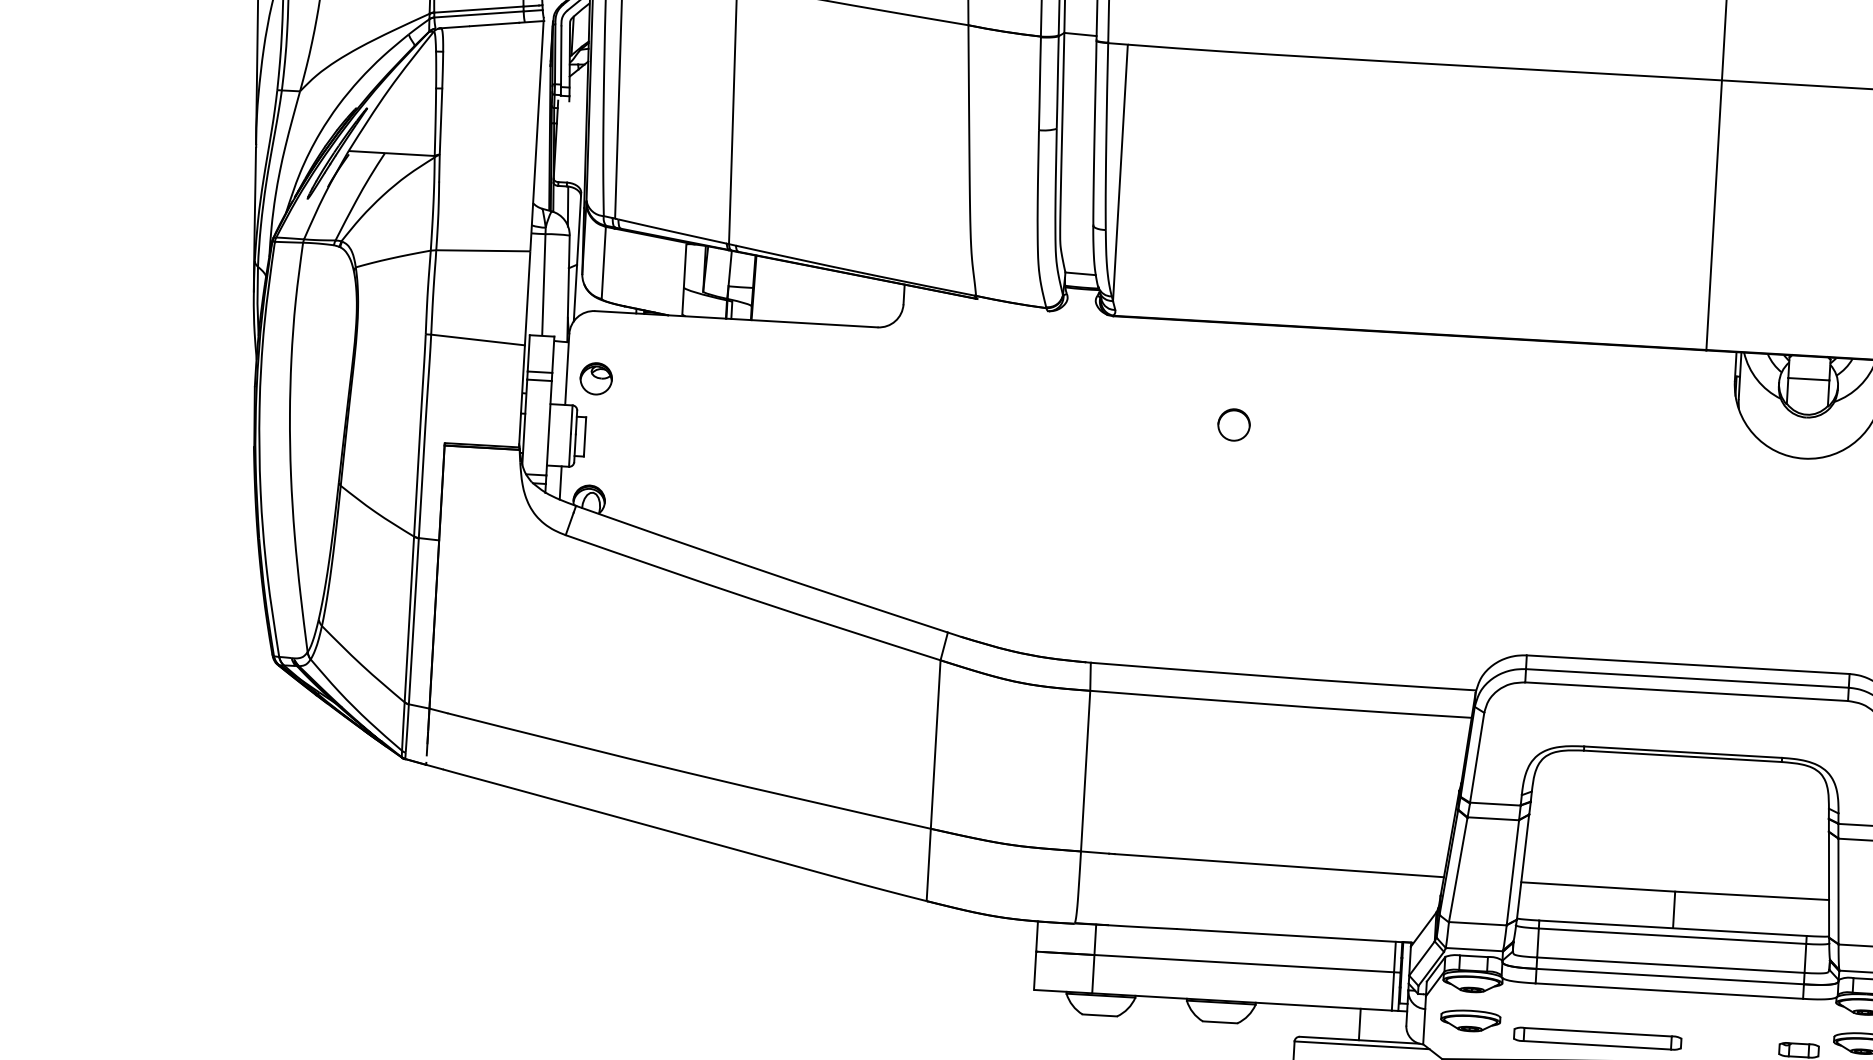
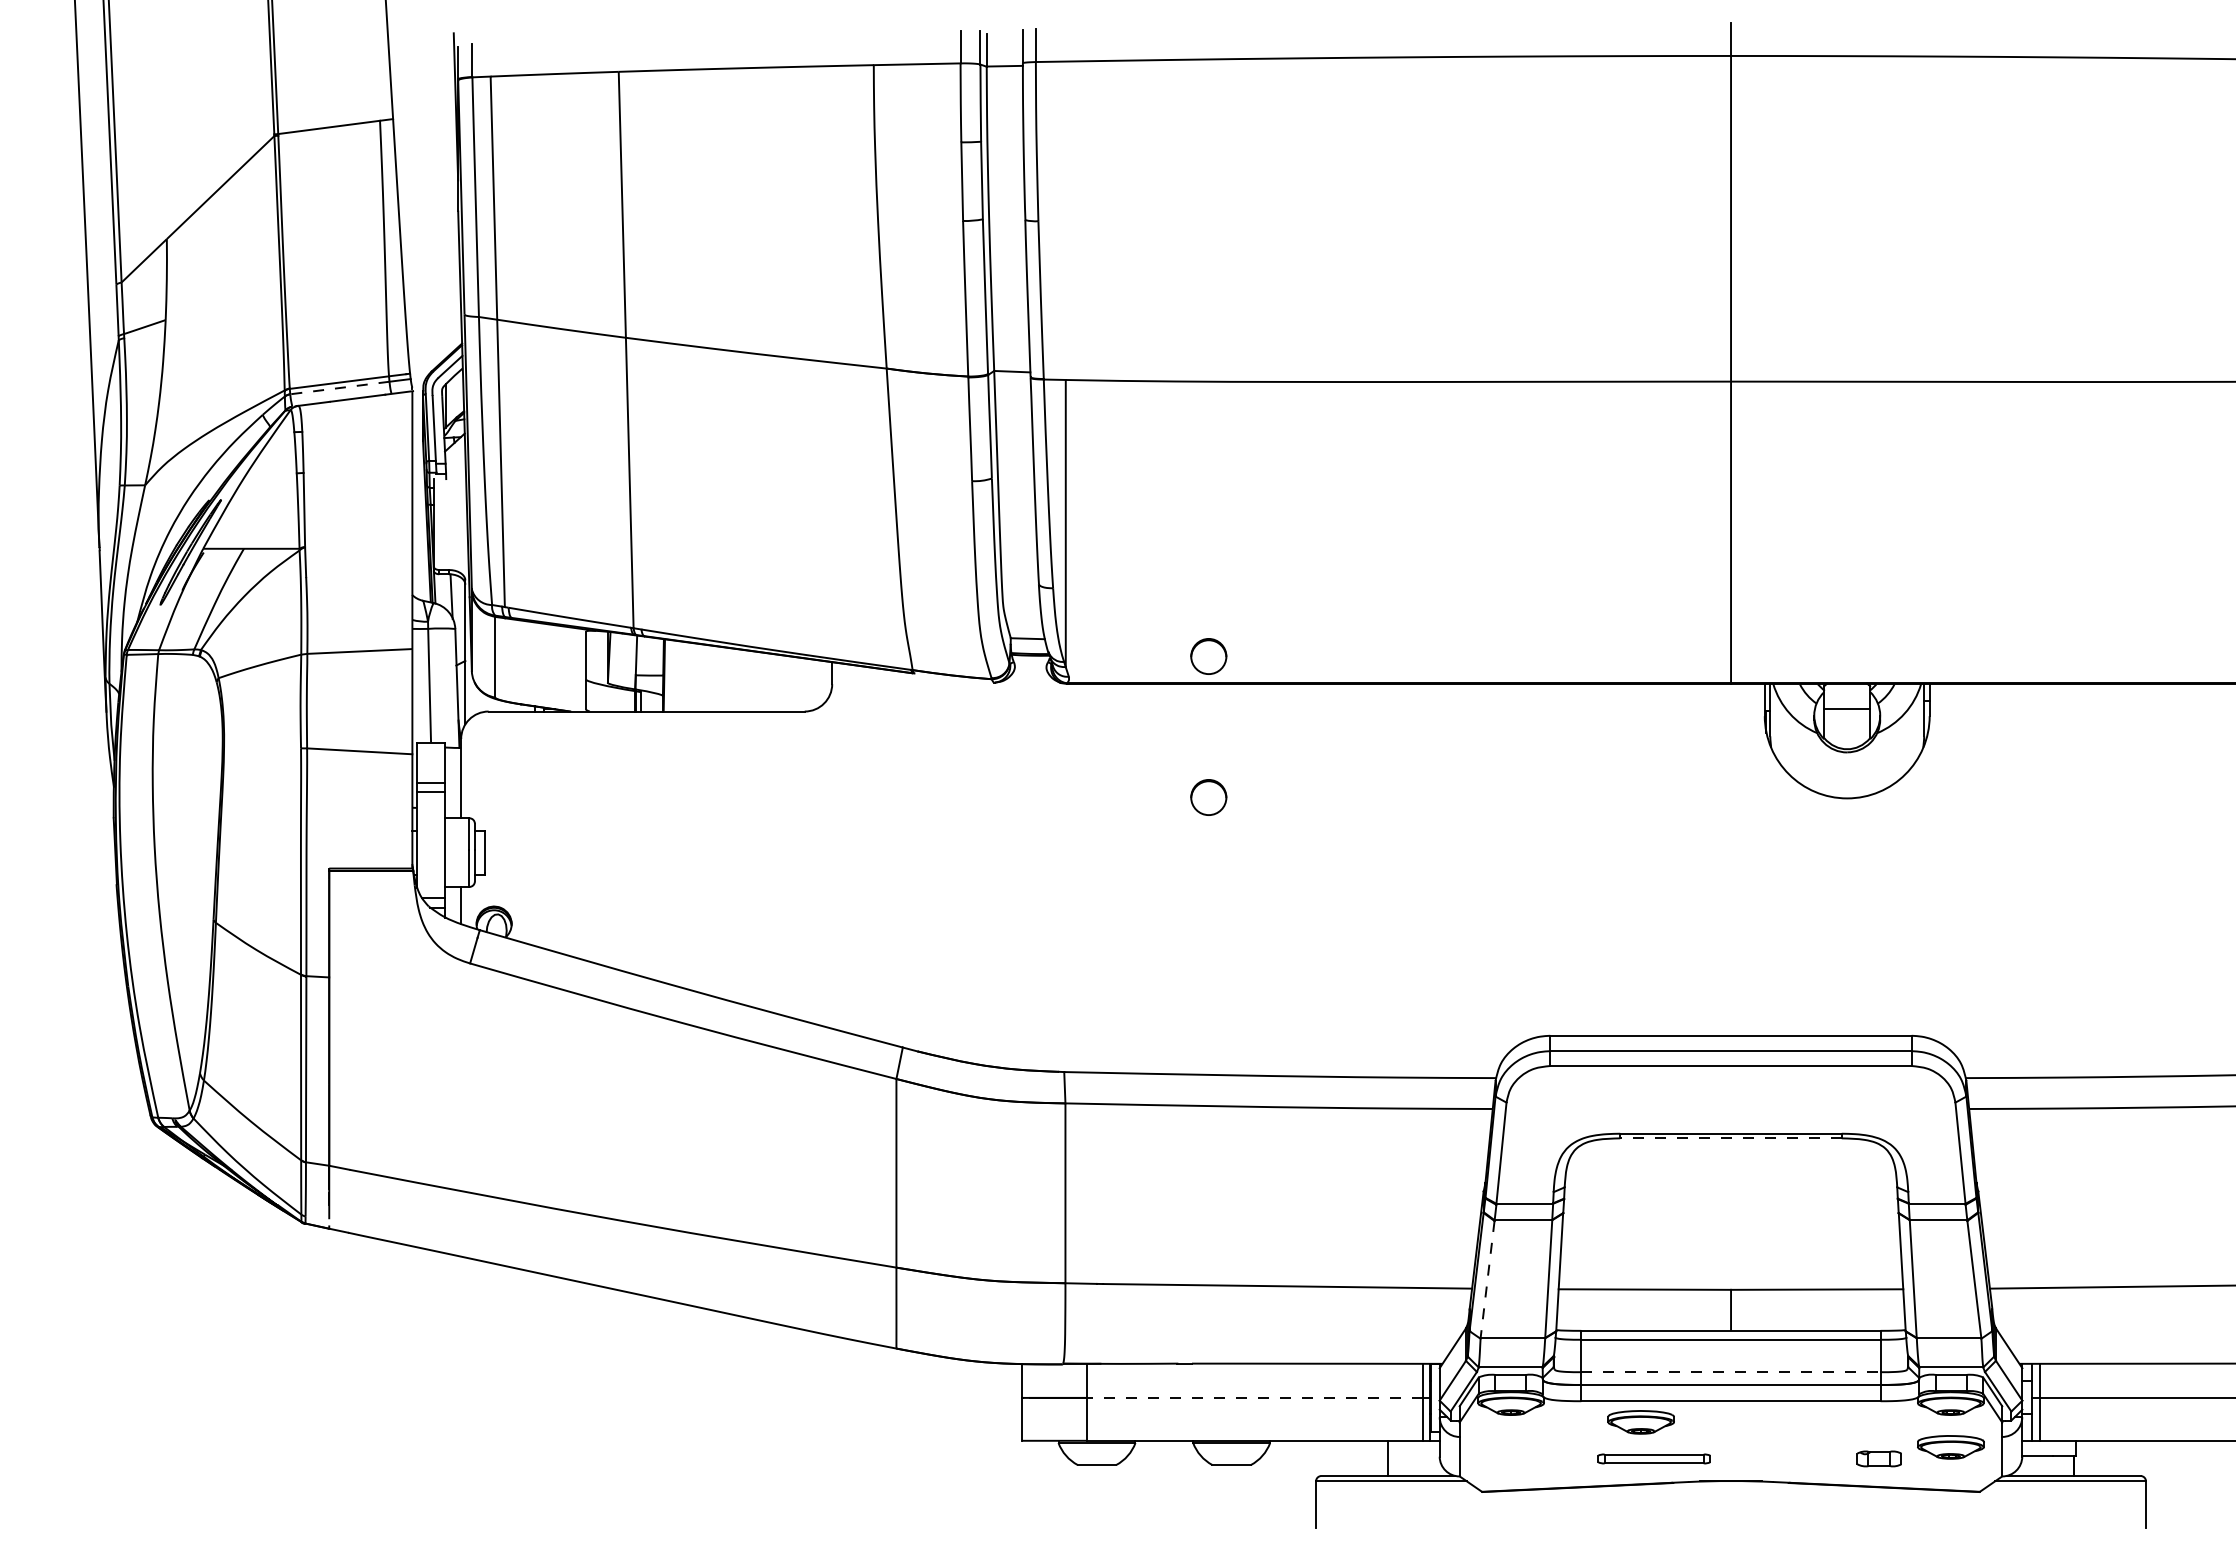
line: (478, 14) -> (339, 388), solid -> dashed
circle: (1241, 299) -> (1208, 656), added
part: (595, 378) -> (493, 786), removed
line: (1682, 756) -> (1730, 1138), solid -> dashed
line: (1458, 870) -> (1487, 1280), solid -> dashed
line: (1243, 963) -> (1254, 1397), solid -> dashed
line: (1670, 965) -> (1730, 1372), solid -> dashed
part: (1470, 1021) -> (1640, 1422), moved
part: (1598, 1038) -> (1654, 1458), size x0.6

